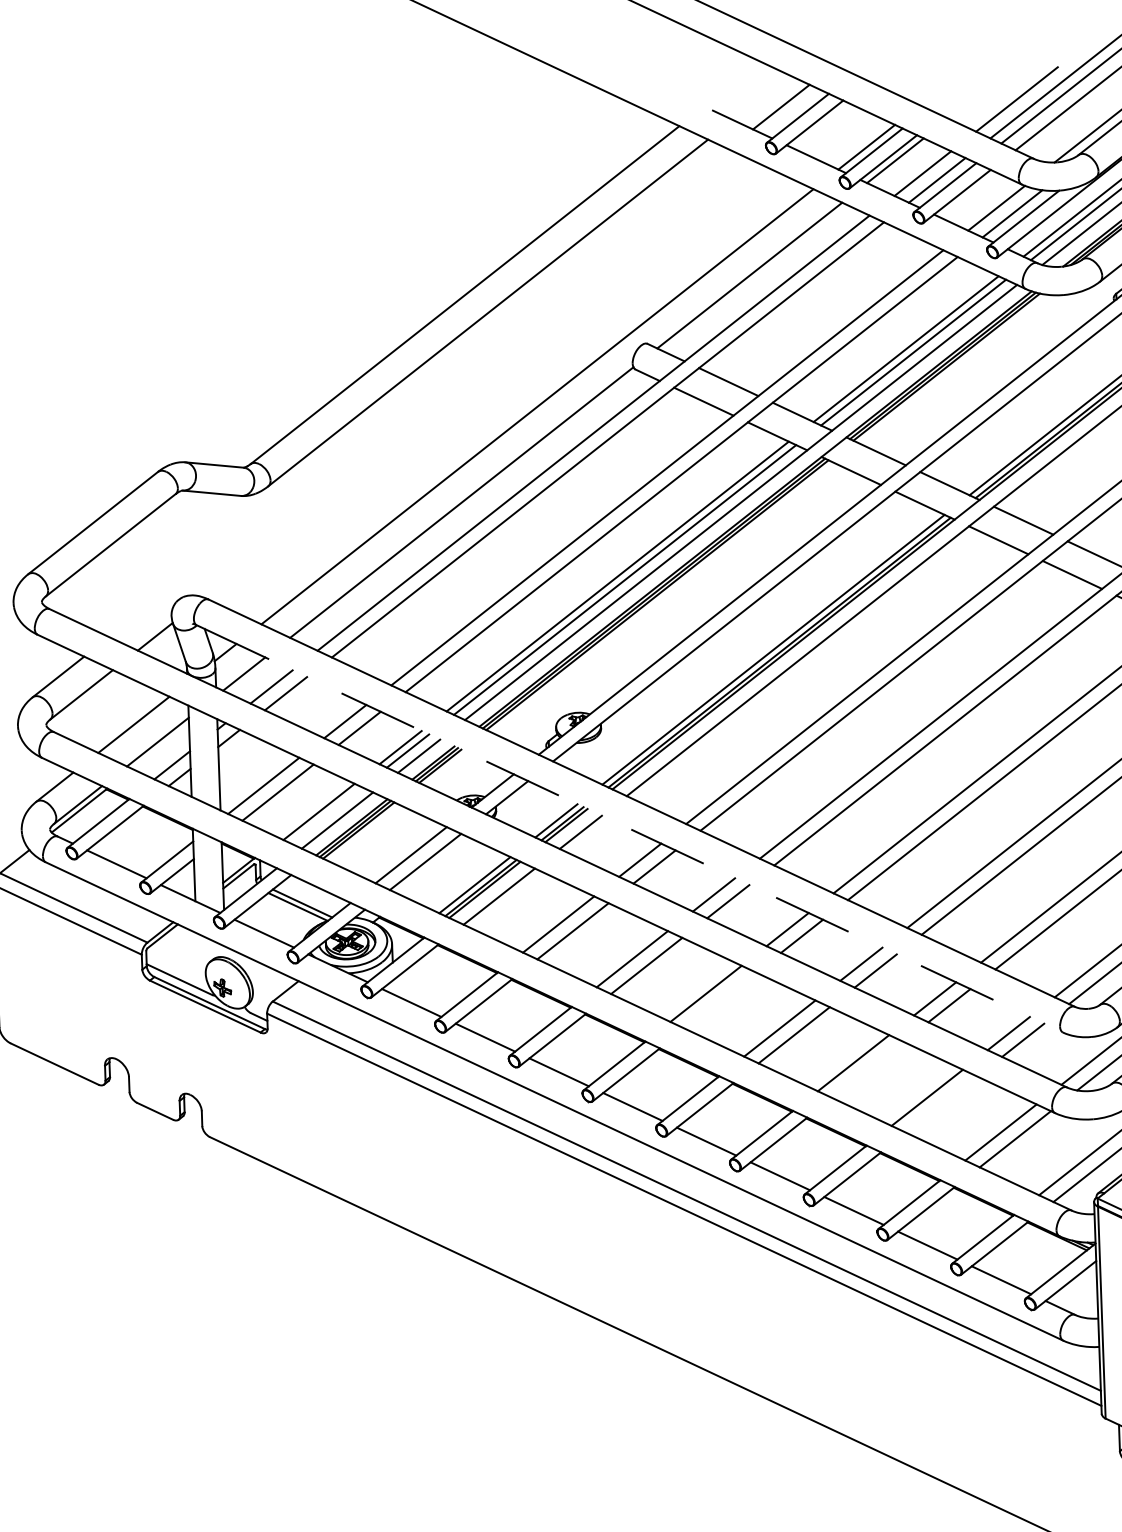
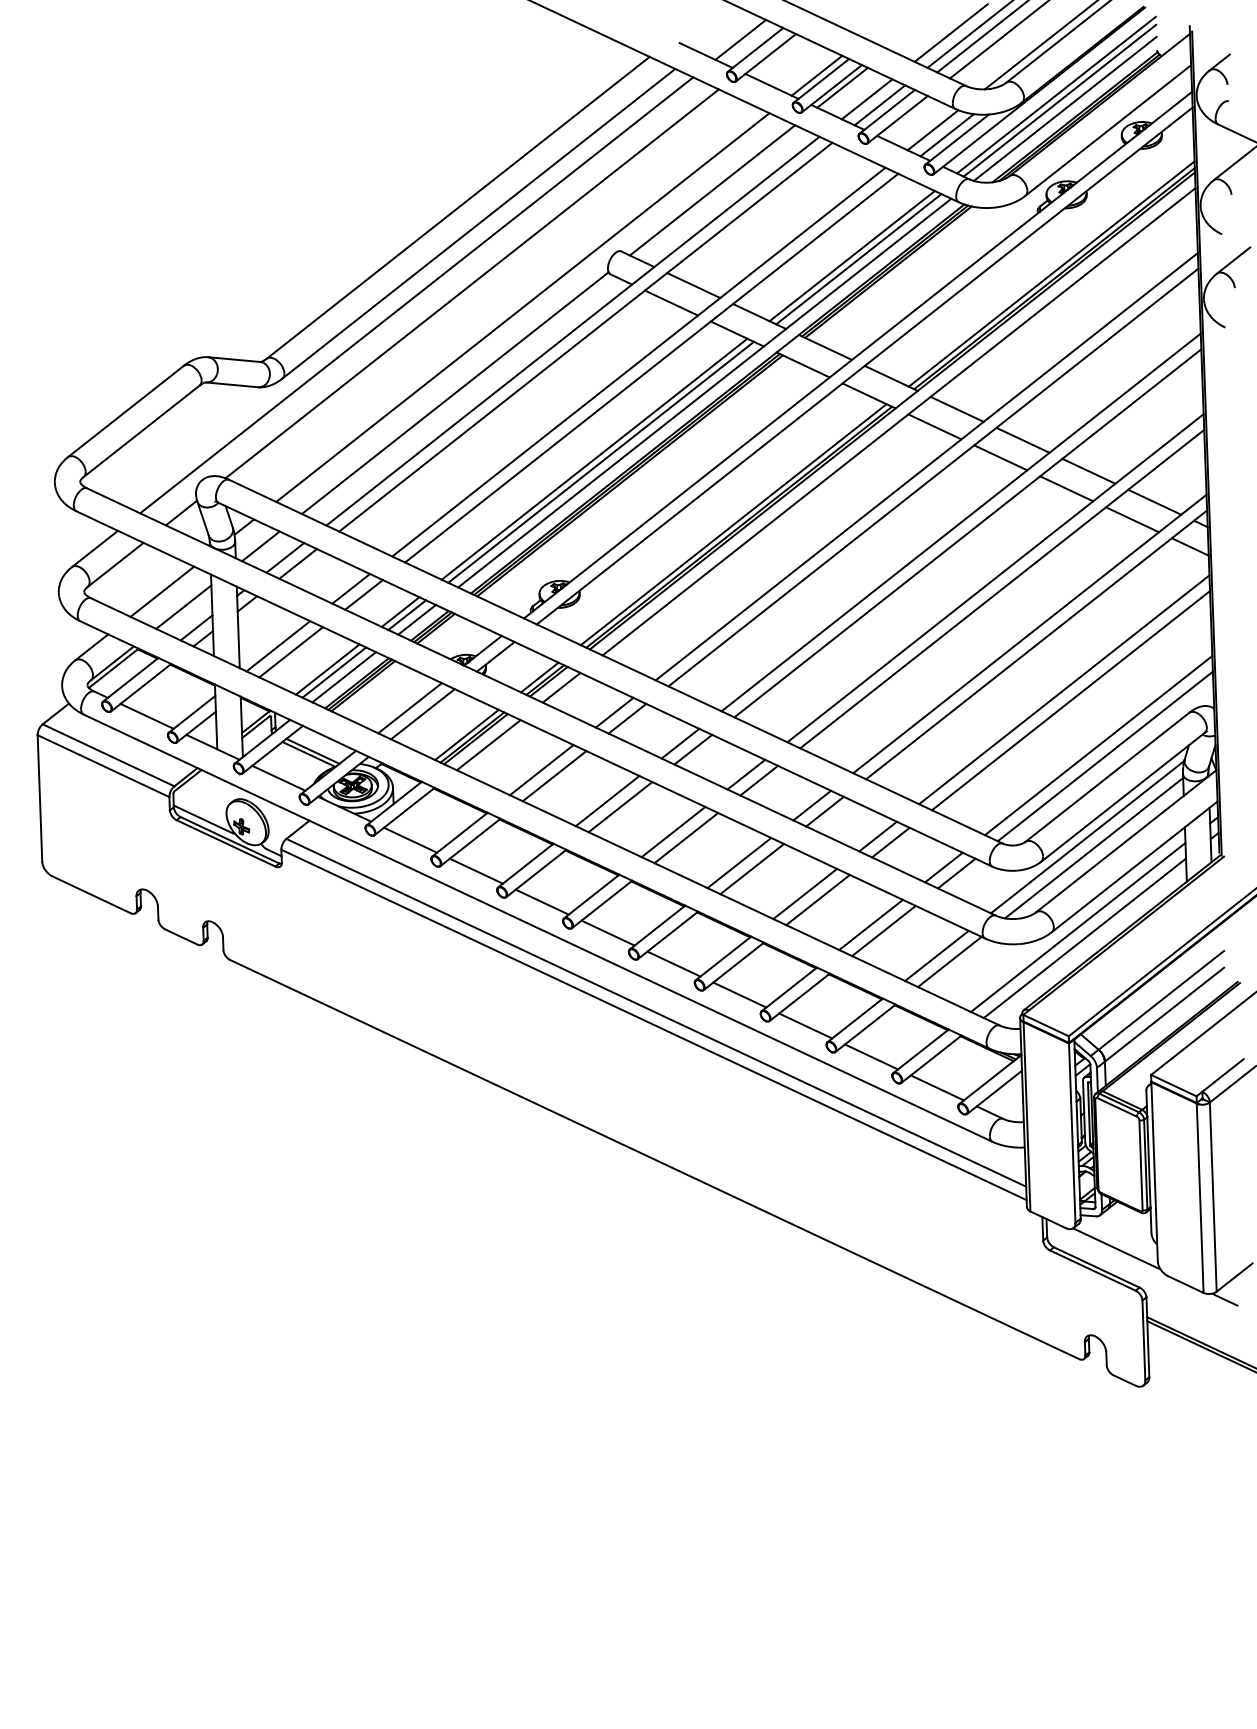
line: (479, 379) -> (471, 283), added
line: (418, 393) -> (416, 295), added
line: (326, 815) -> (334, 672), added
line: (629, 828) -> (605, 684), dashed -> solid
line: (720, 1001) -> (686, 838), added
line: (867, 1069) -> (817, 899), added
line: (941, 1104) -> (883, 930), added

